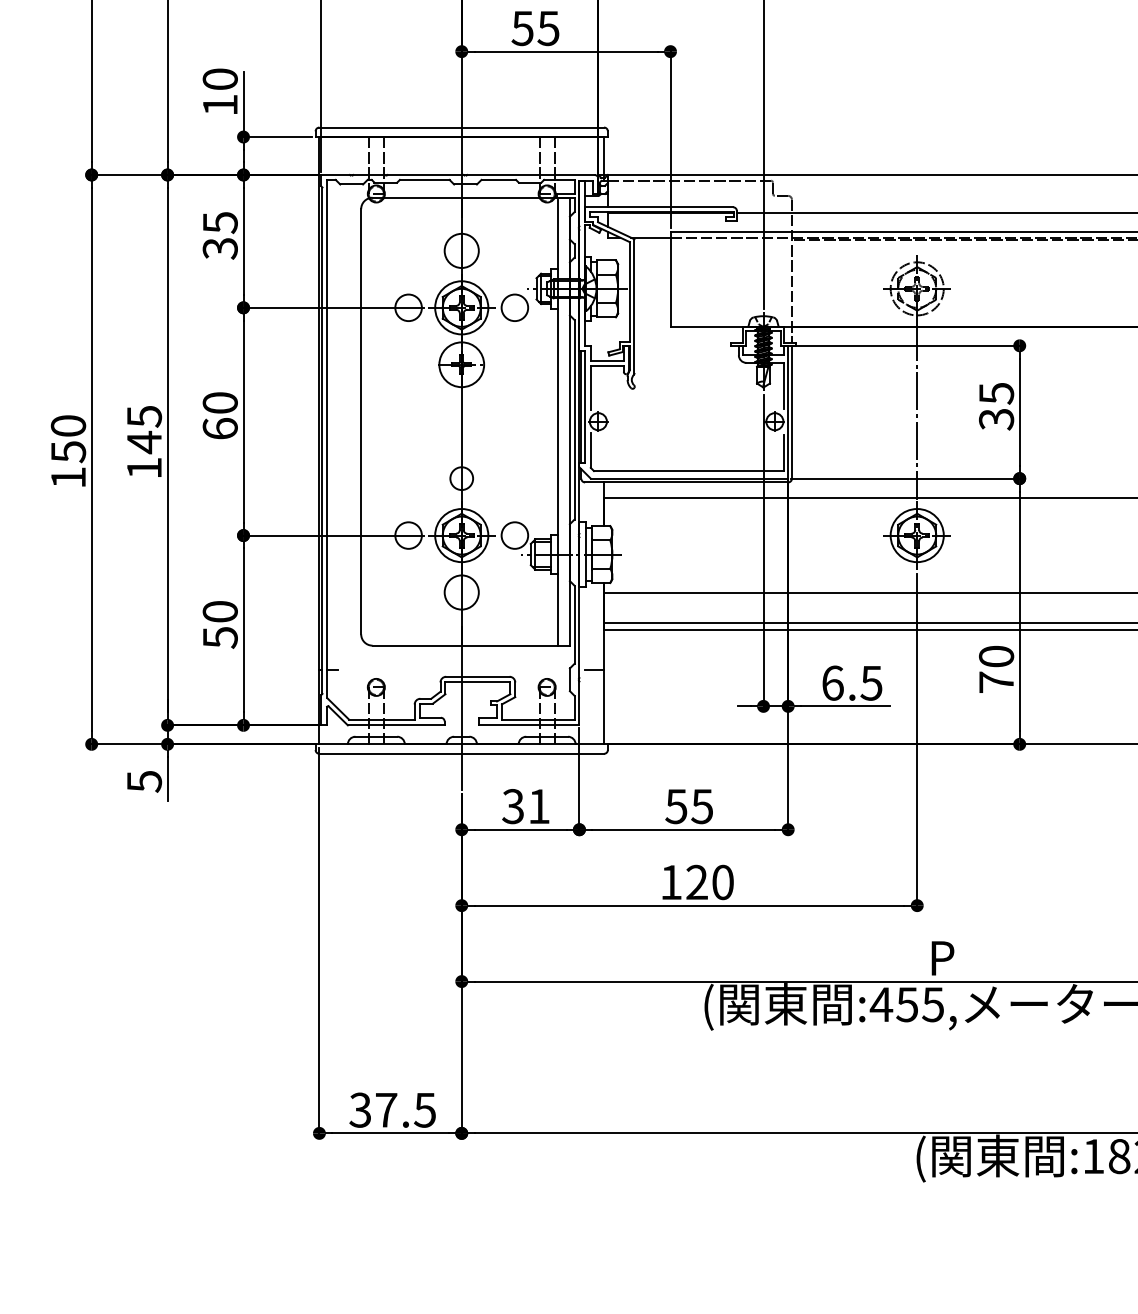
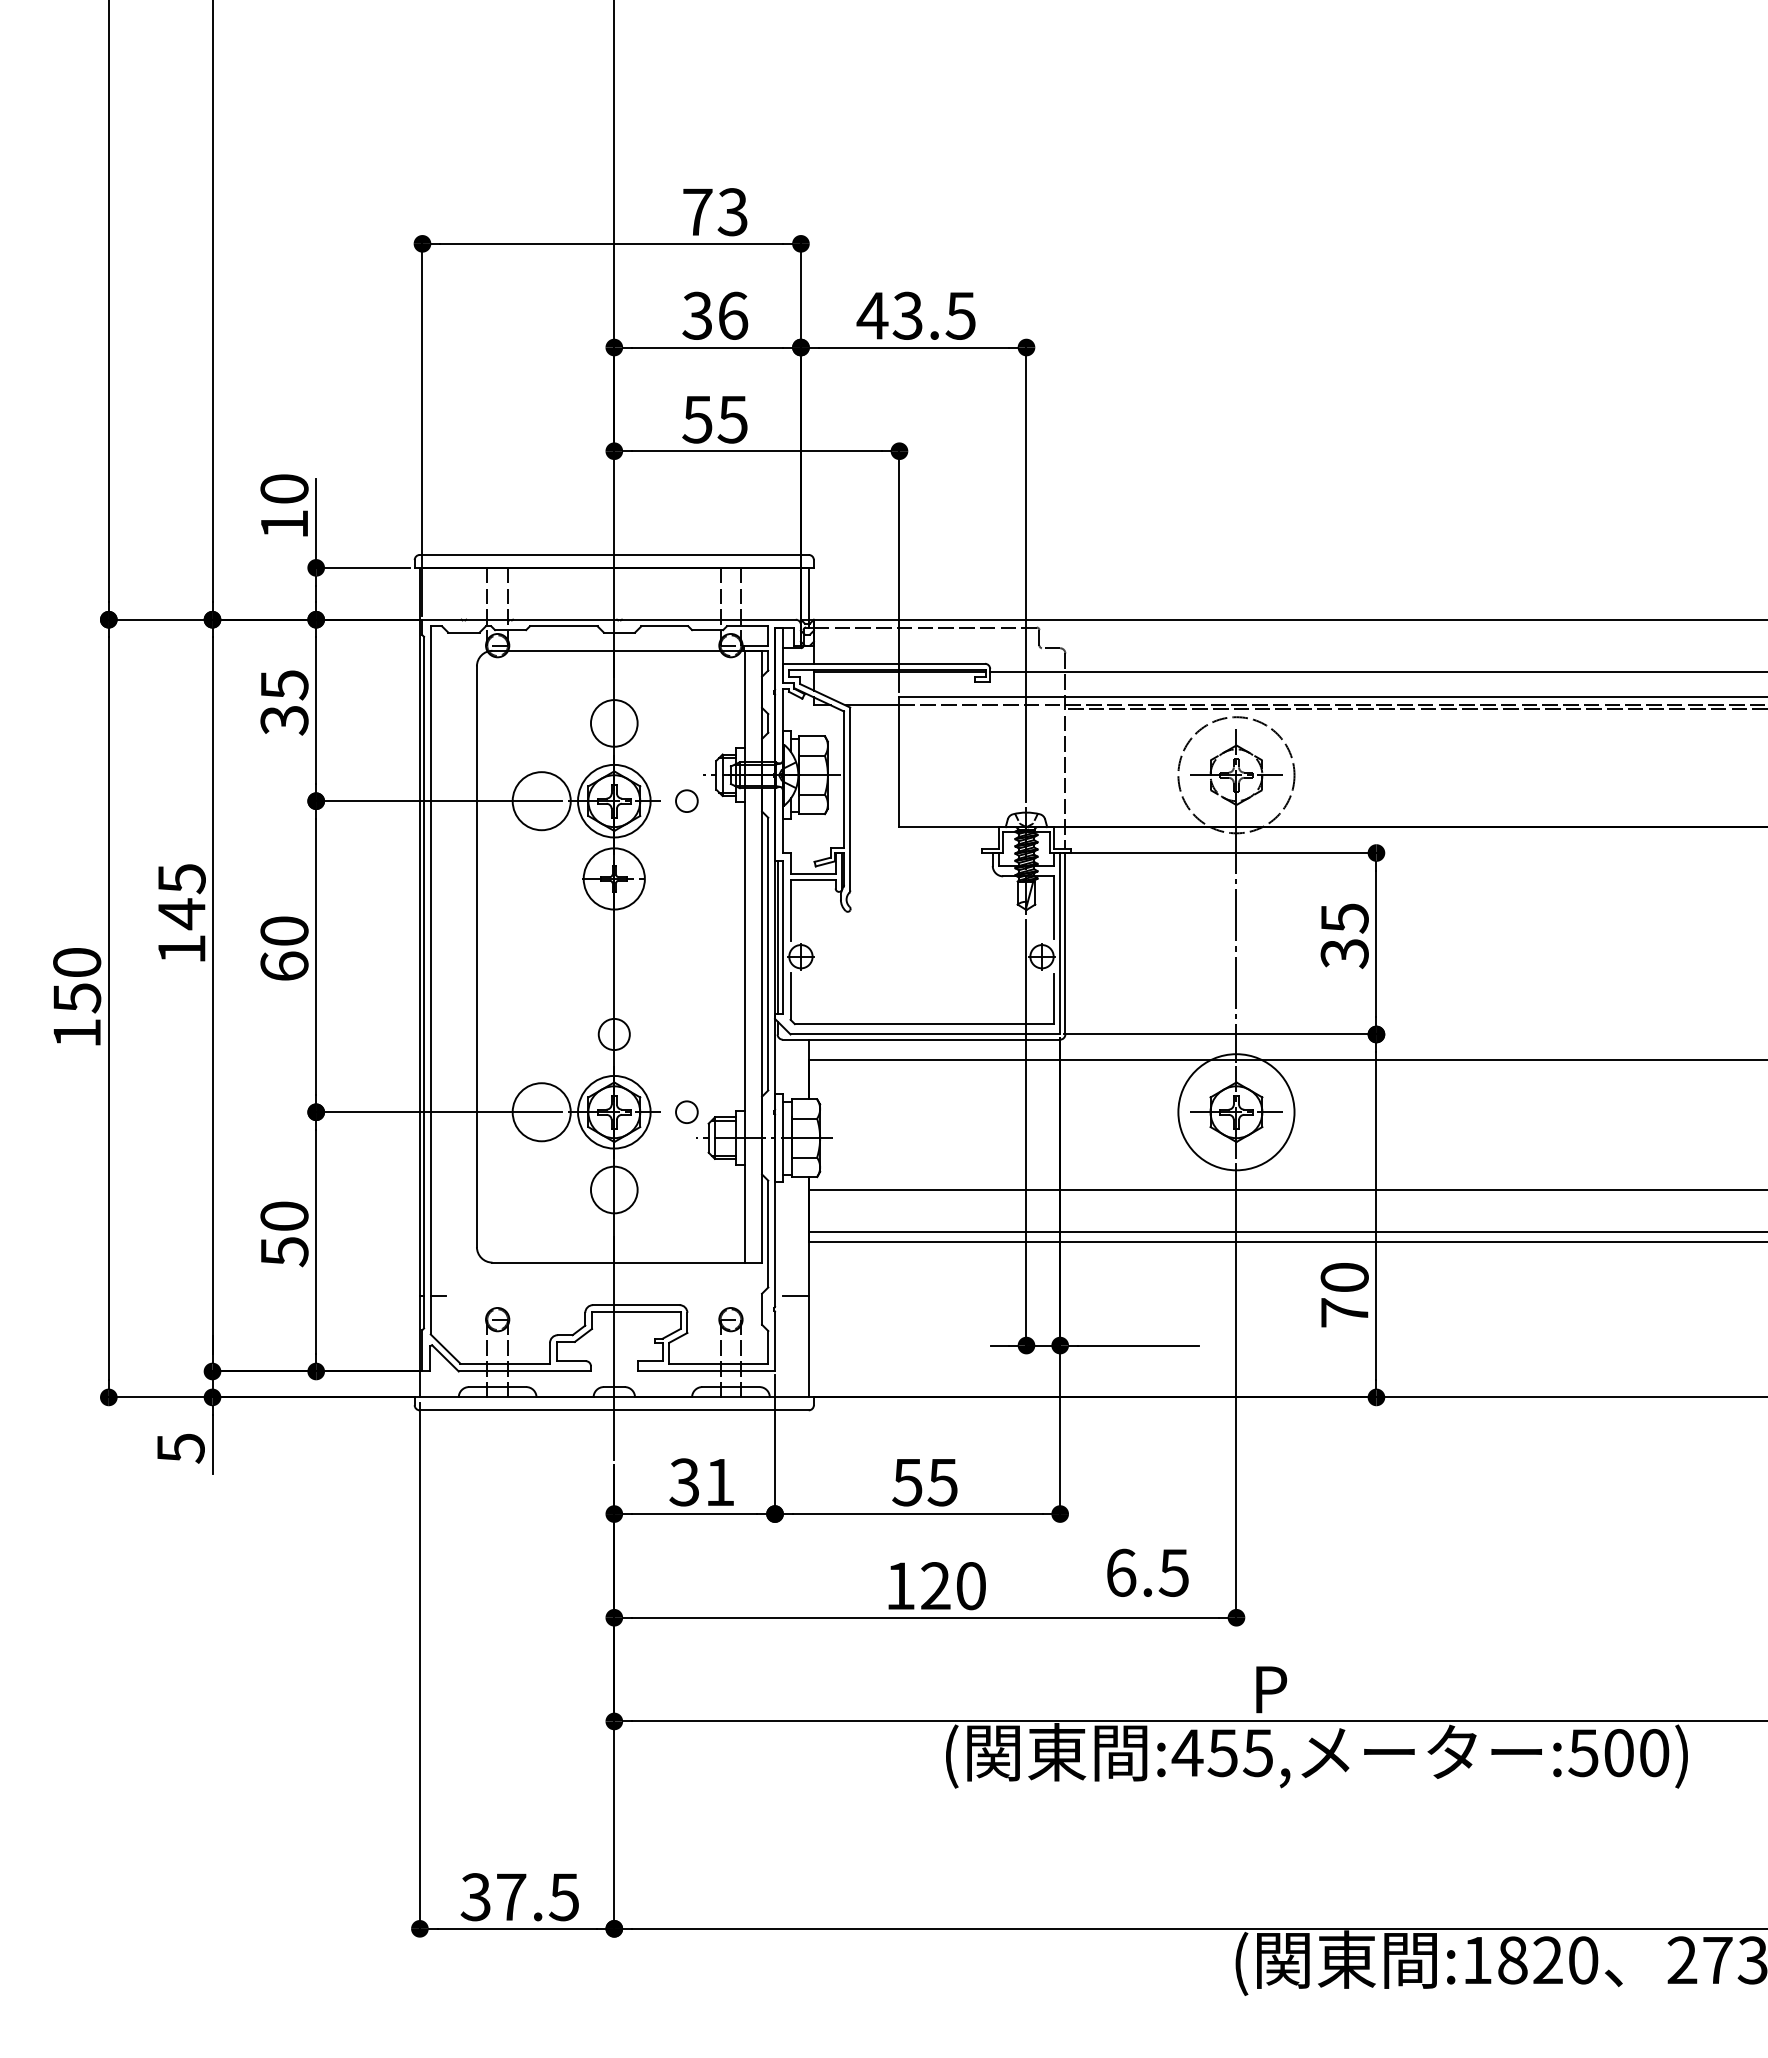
circle: (917, 288) -> (1236, 774), size x1.6
circle: (408, 308) -> (541, 801), size x1.6
circle: (514, 308) -> (686, 801), size x0.6
text: (144, 441) -> (181, 912), moved
circle: (408, 535) -> (541, 1112), size x1.6
circle: (514, 535) -> (686, 1112), size x0.6
circle: (917, 535) -> (1236, 1111), size x1.6
text: (852, 682) -> (1147, 1572), moved

